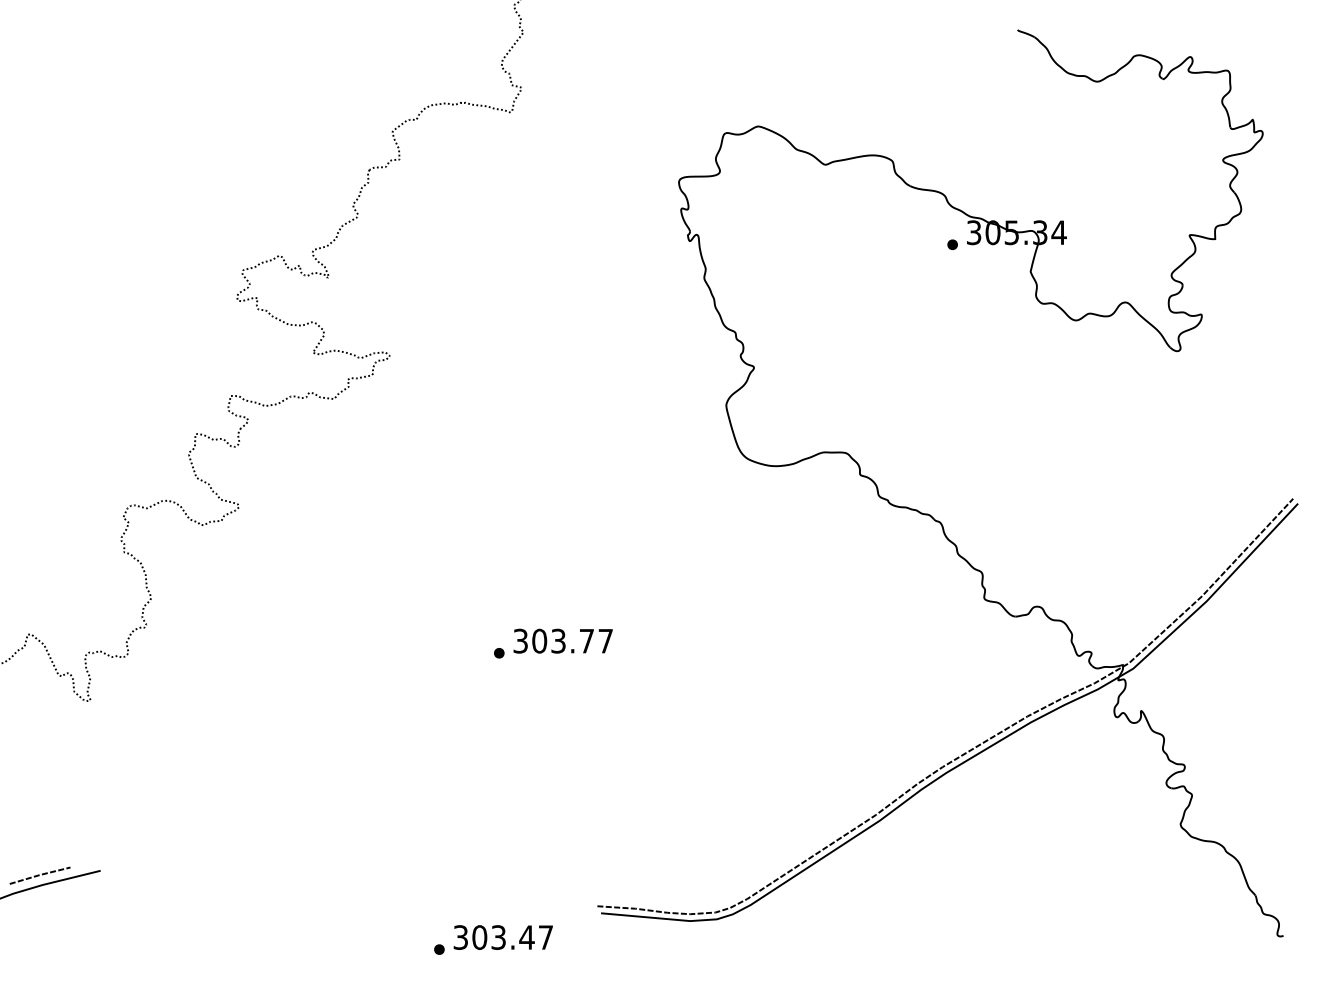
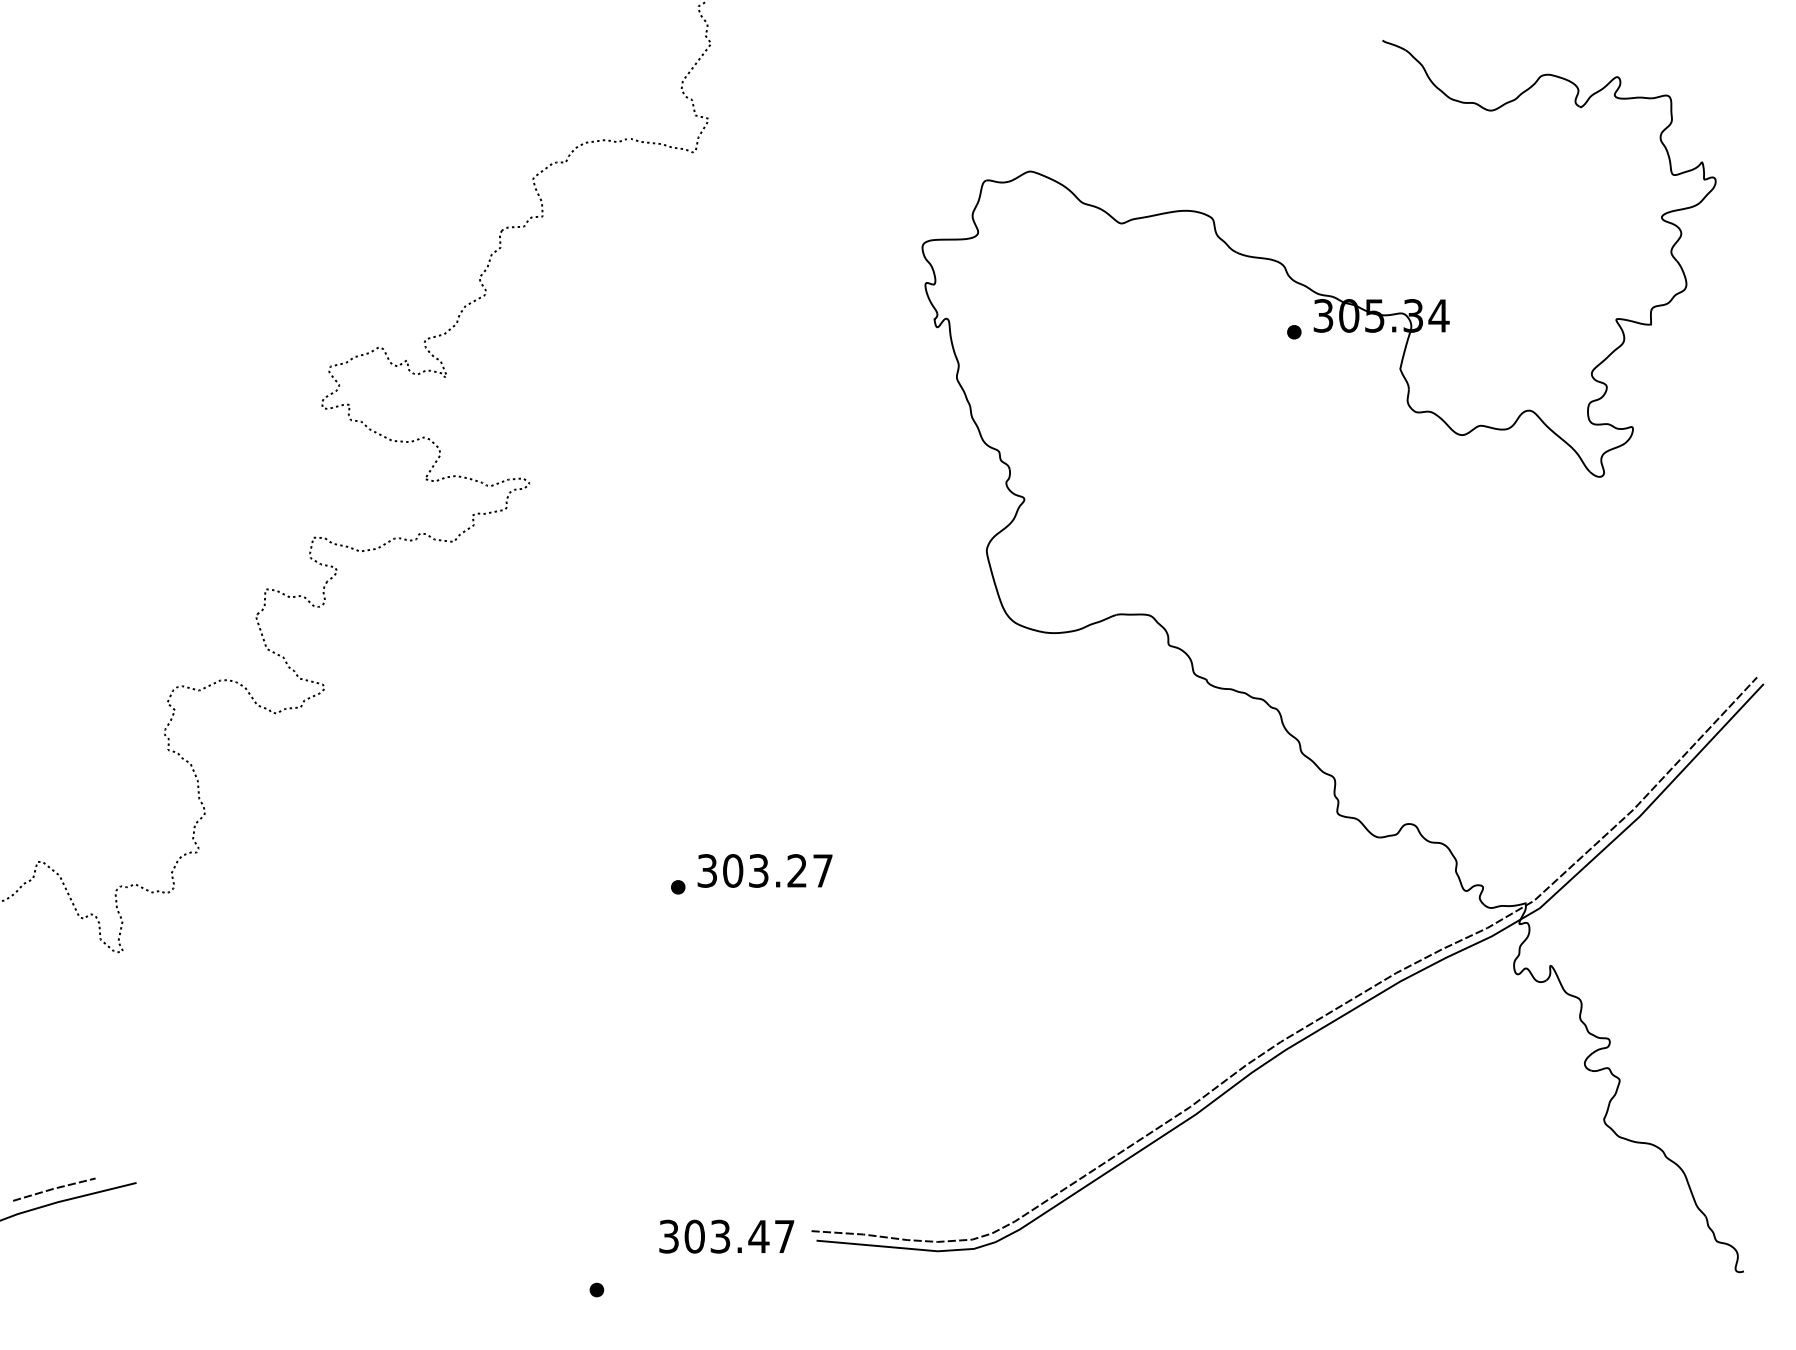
text: (586, 640) -> (796, 870), 303.77 -> 303.27
text: (503, 937) -> (726, 1236), moved

